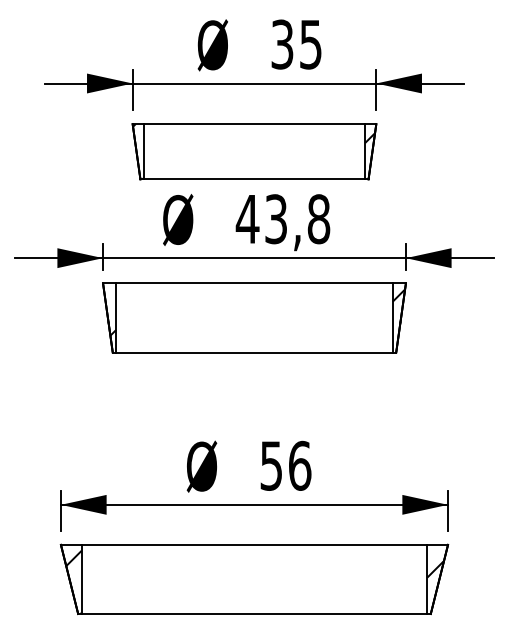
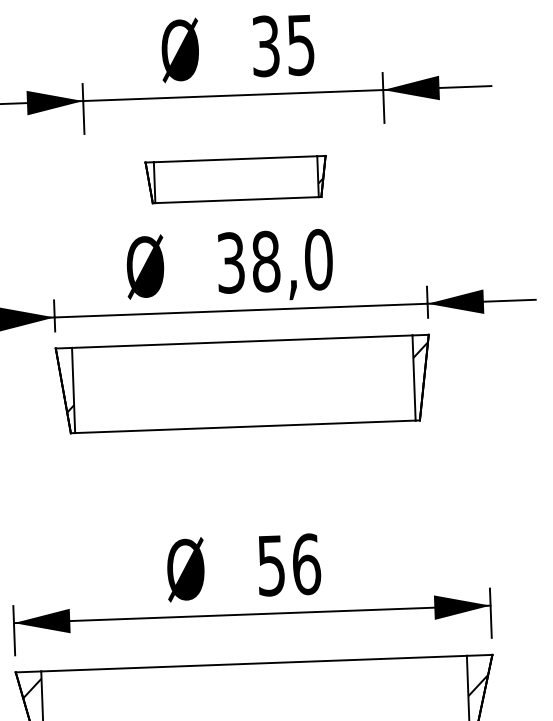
part: (254, 151) -> (236, 179), size x0.6
text: (282, 219) -> (273, 261), 43,8 -> 38,0

